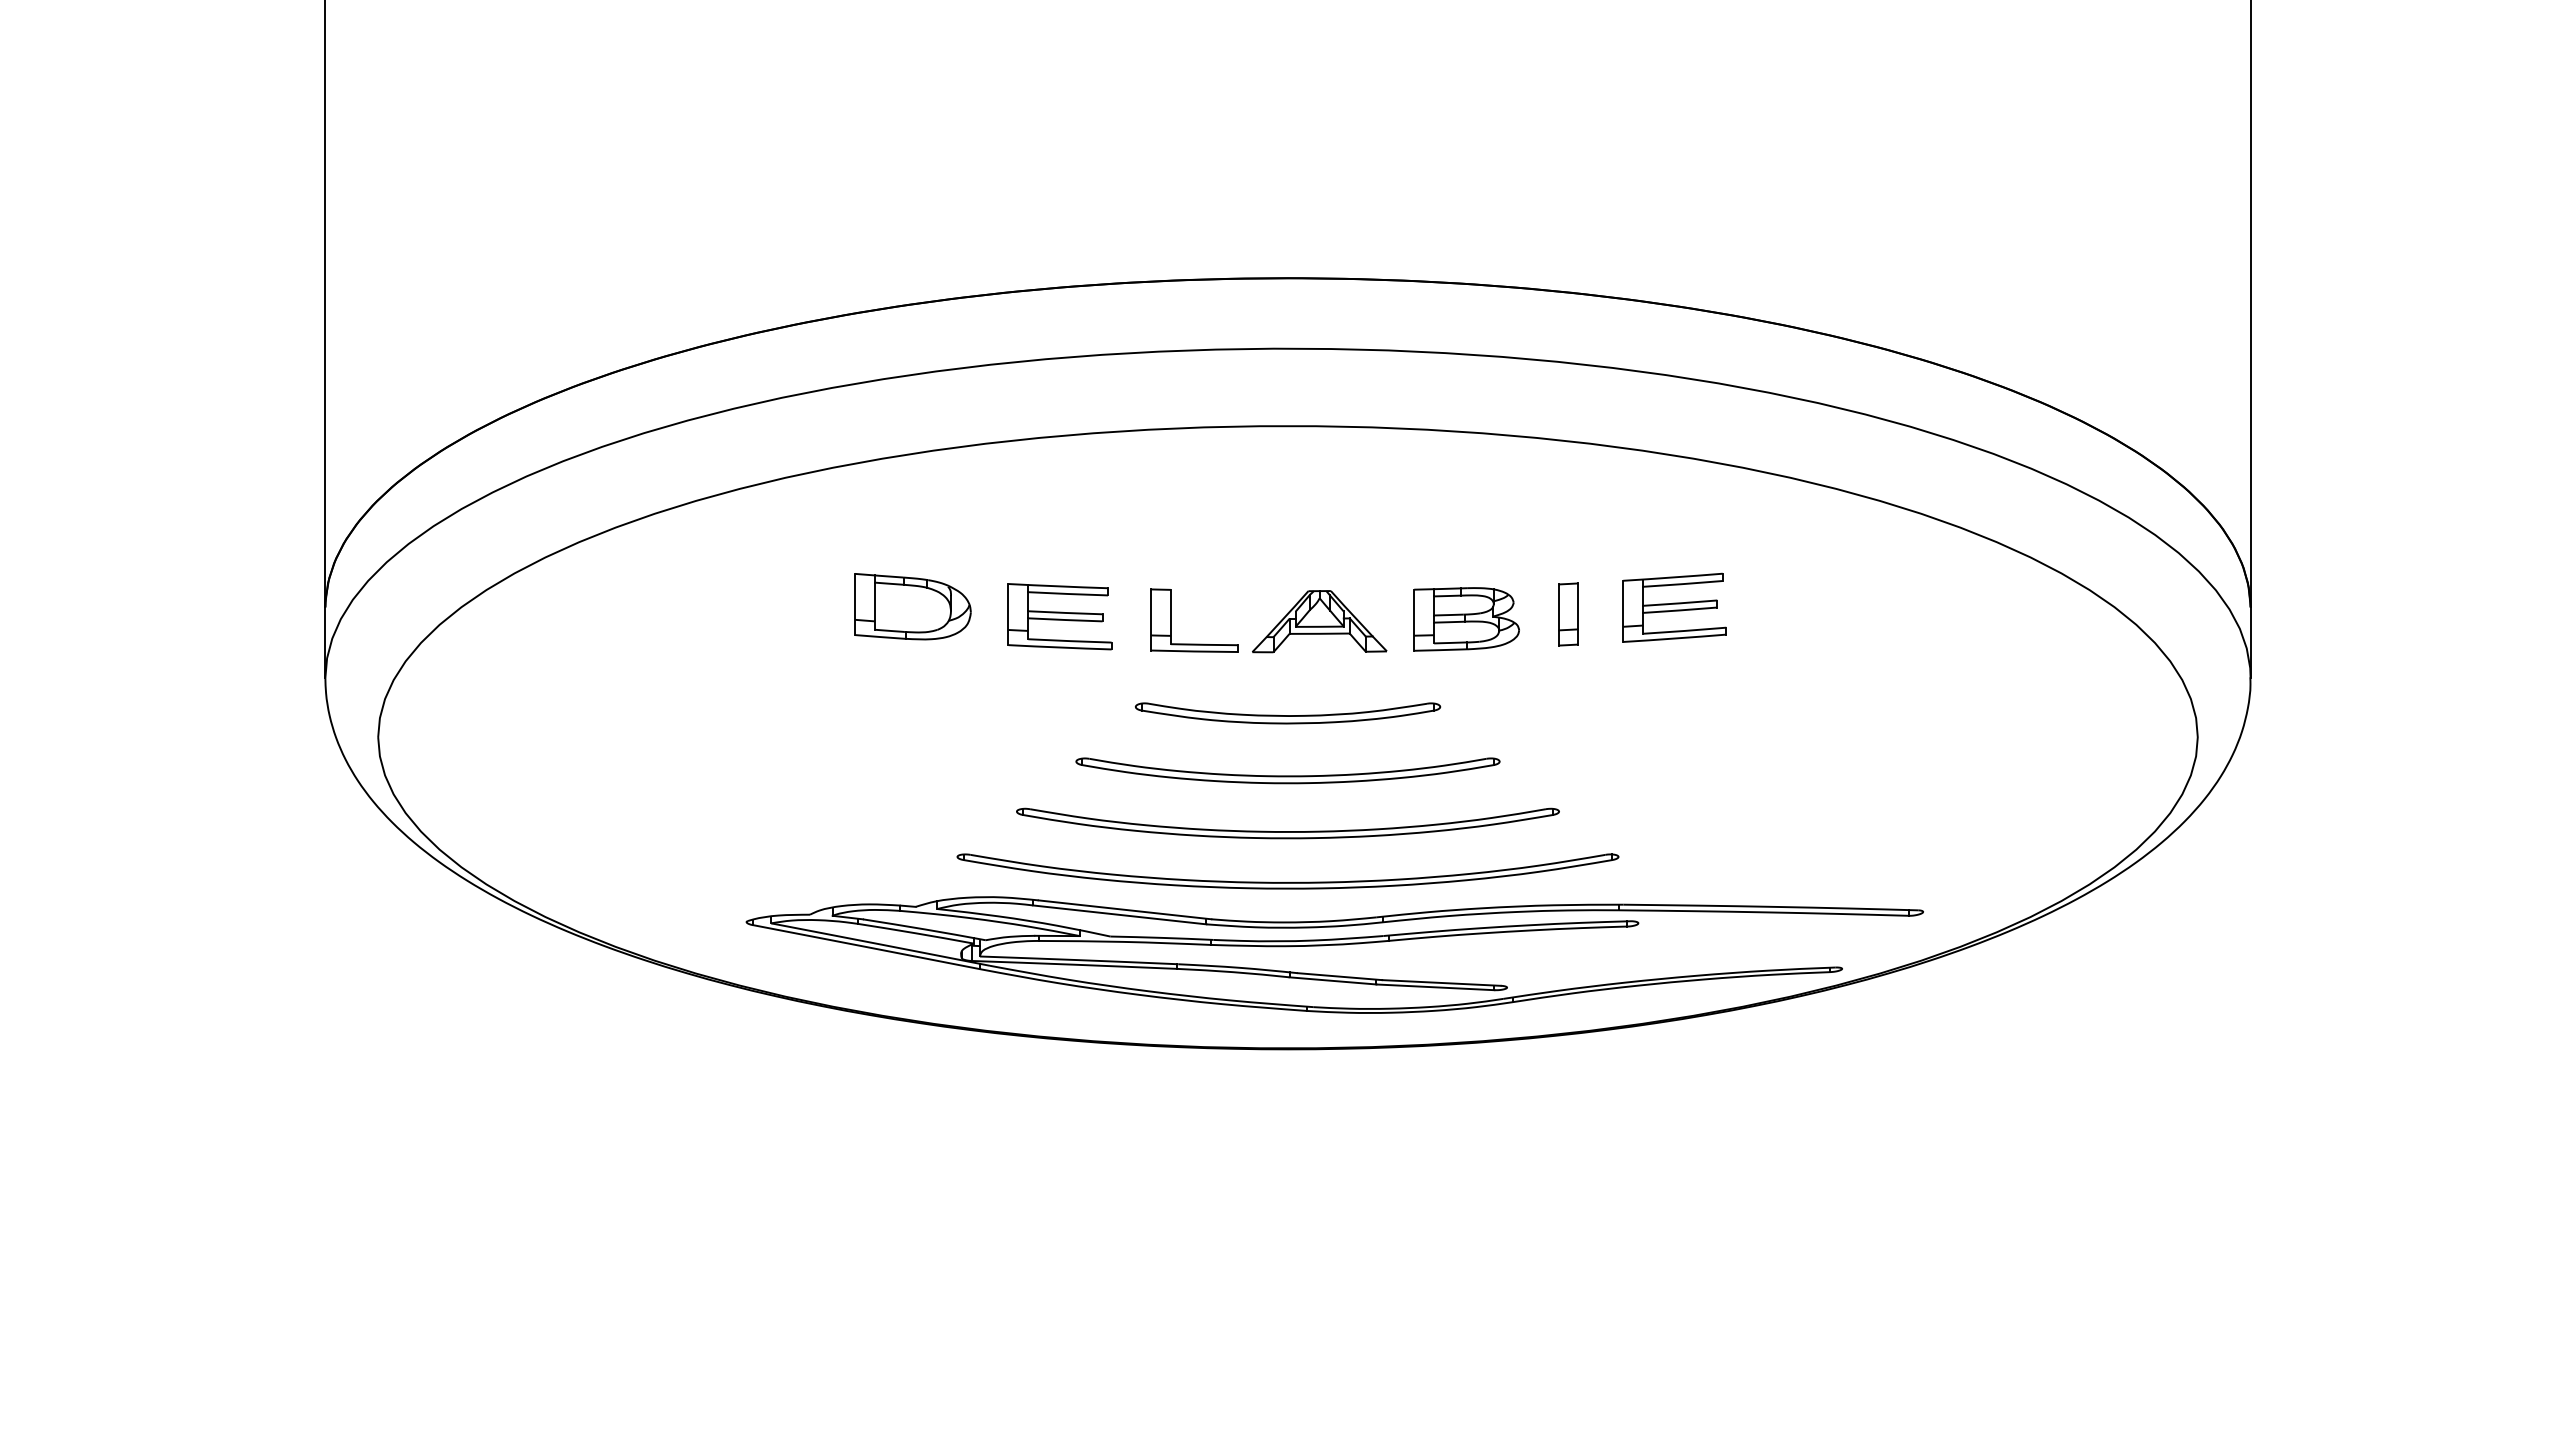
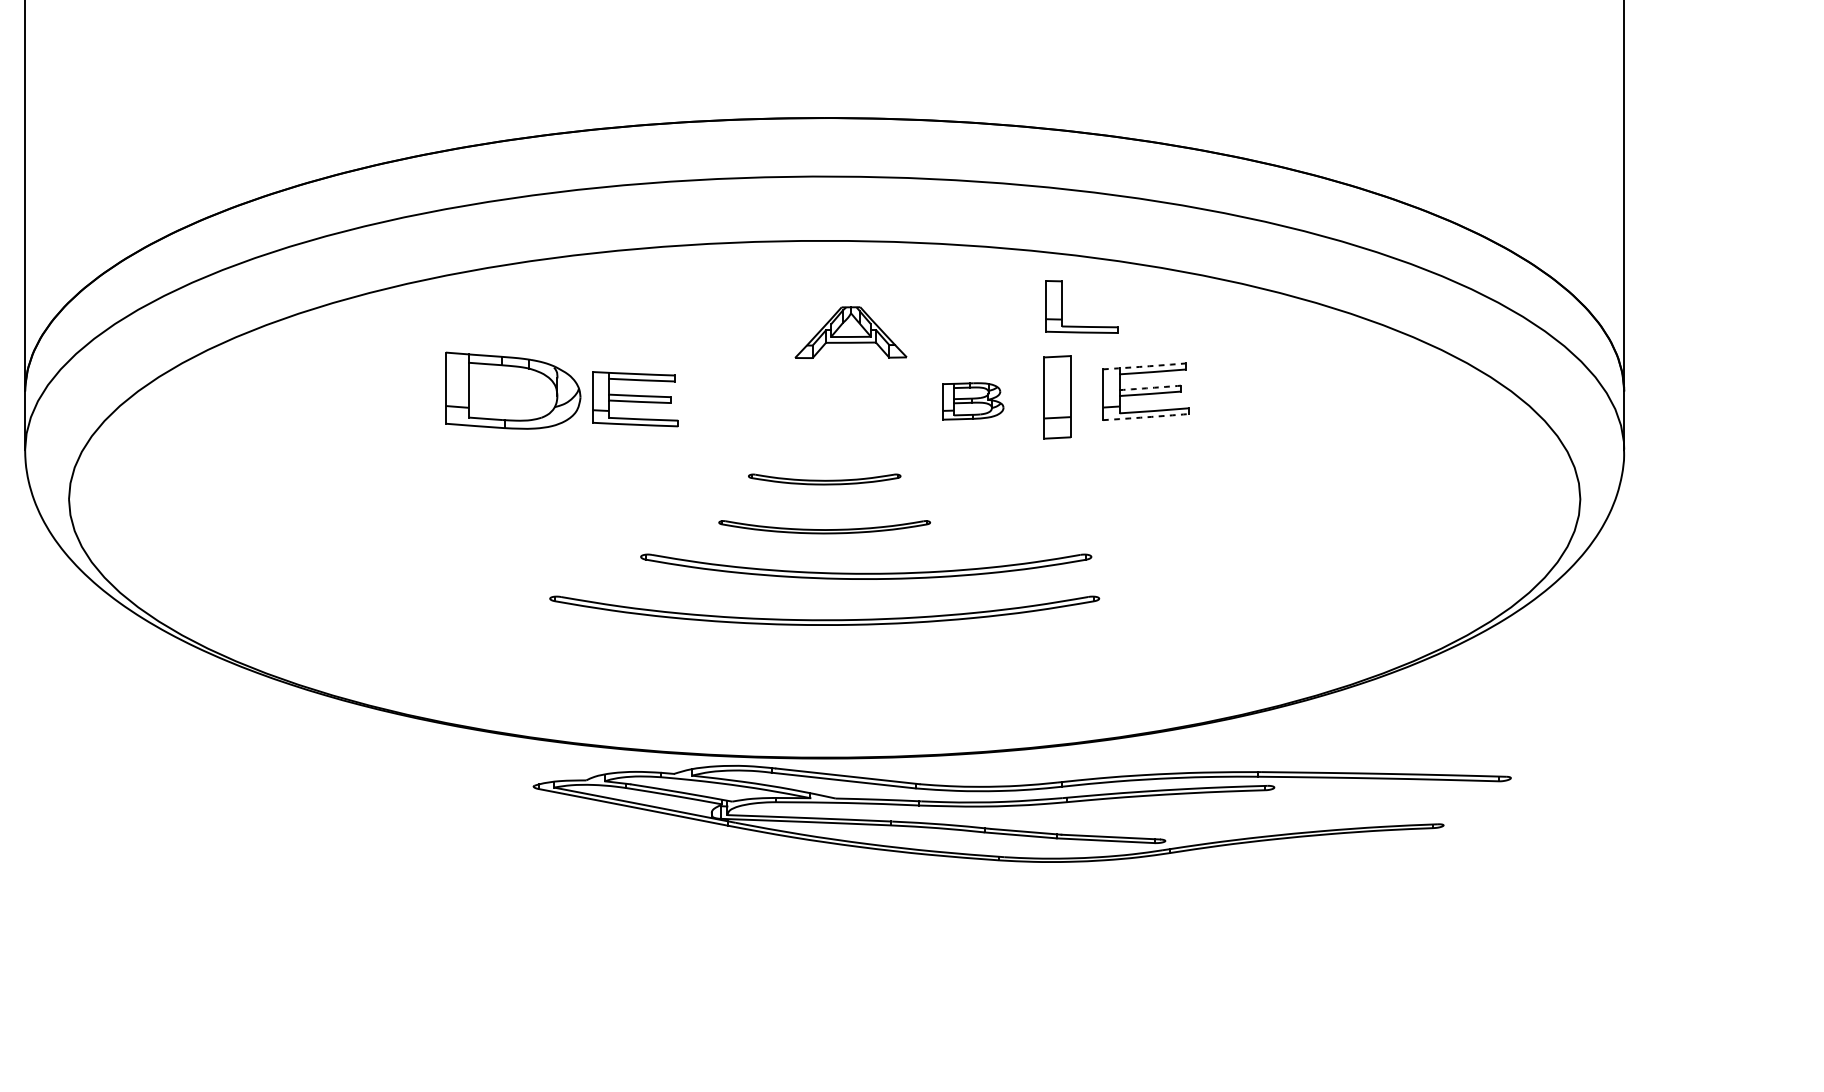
arc: (1672, 577) -> (1144, 366), solid -> dashed
arc: (1680, 603) -> (1150, 388), solid -> dashed
part: (912, 606) -> (512, 390), size x1.4
part: (1568, 614) -> (1057, 397), size x1.6
part: (1466, 619) -> (972, 401), size x0.7
part: (1171, 620) -> (1062, 306), moved
part: (1319, 621) -> (850, 332), moved
arc: (1674, 638) -> (1145, 417), solid -> dashed
part: (1287, 713) -> (824, 479), size x0.6
part: (1287, 770) -> (824, 526), size x0.6
part: (1287, 831) -> (865, 573), moved
part: (1334, 945) -> (1021, 805), moved

